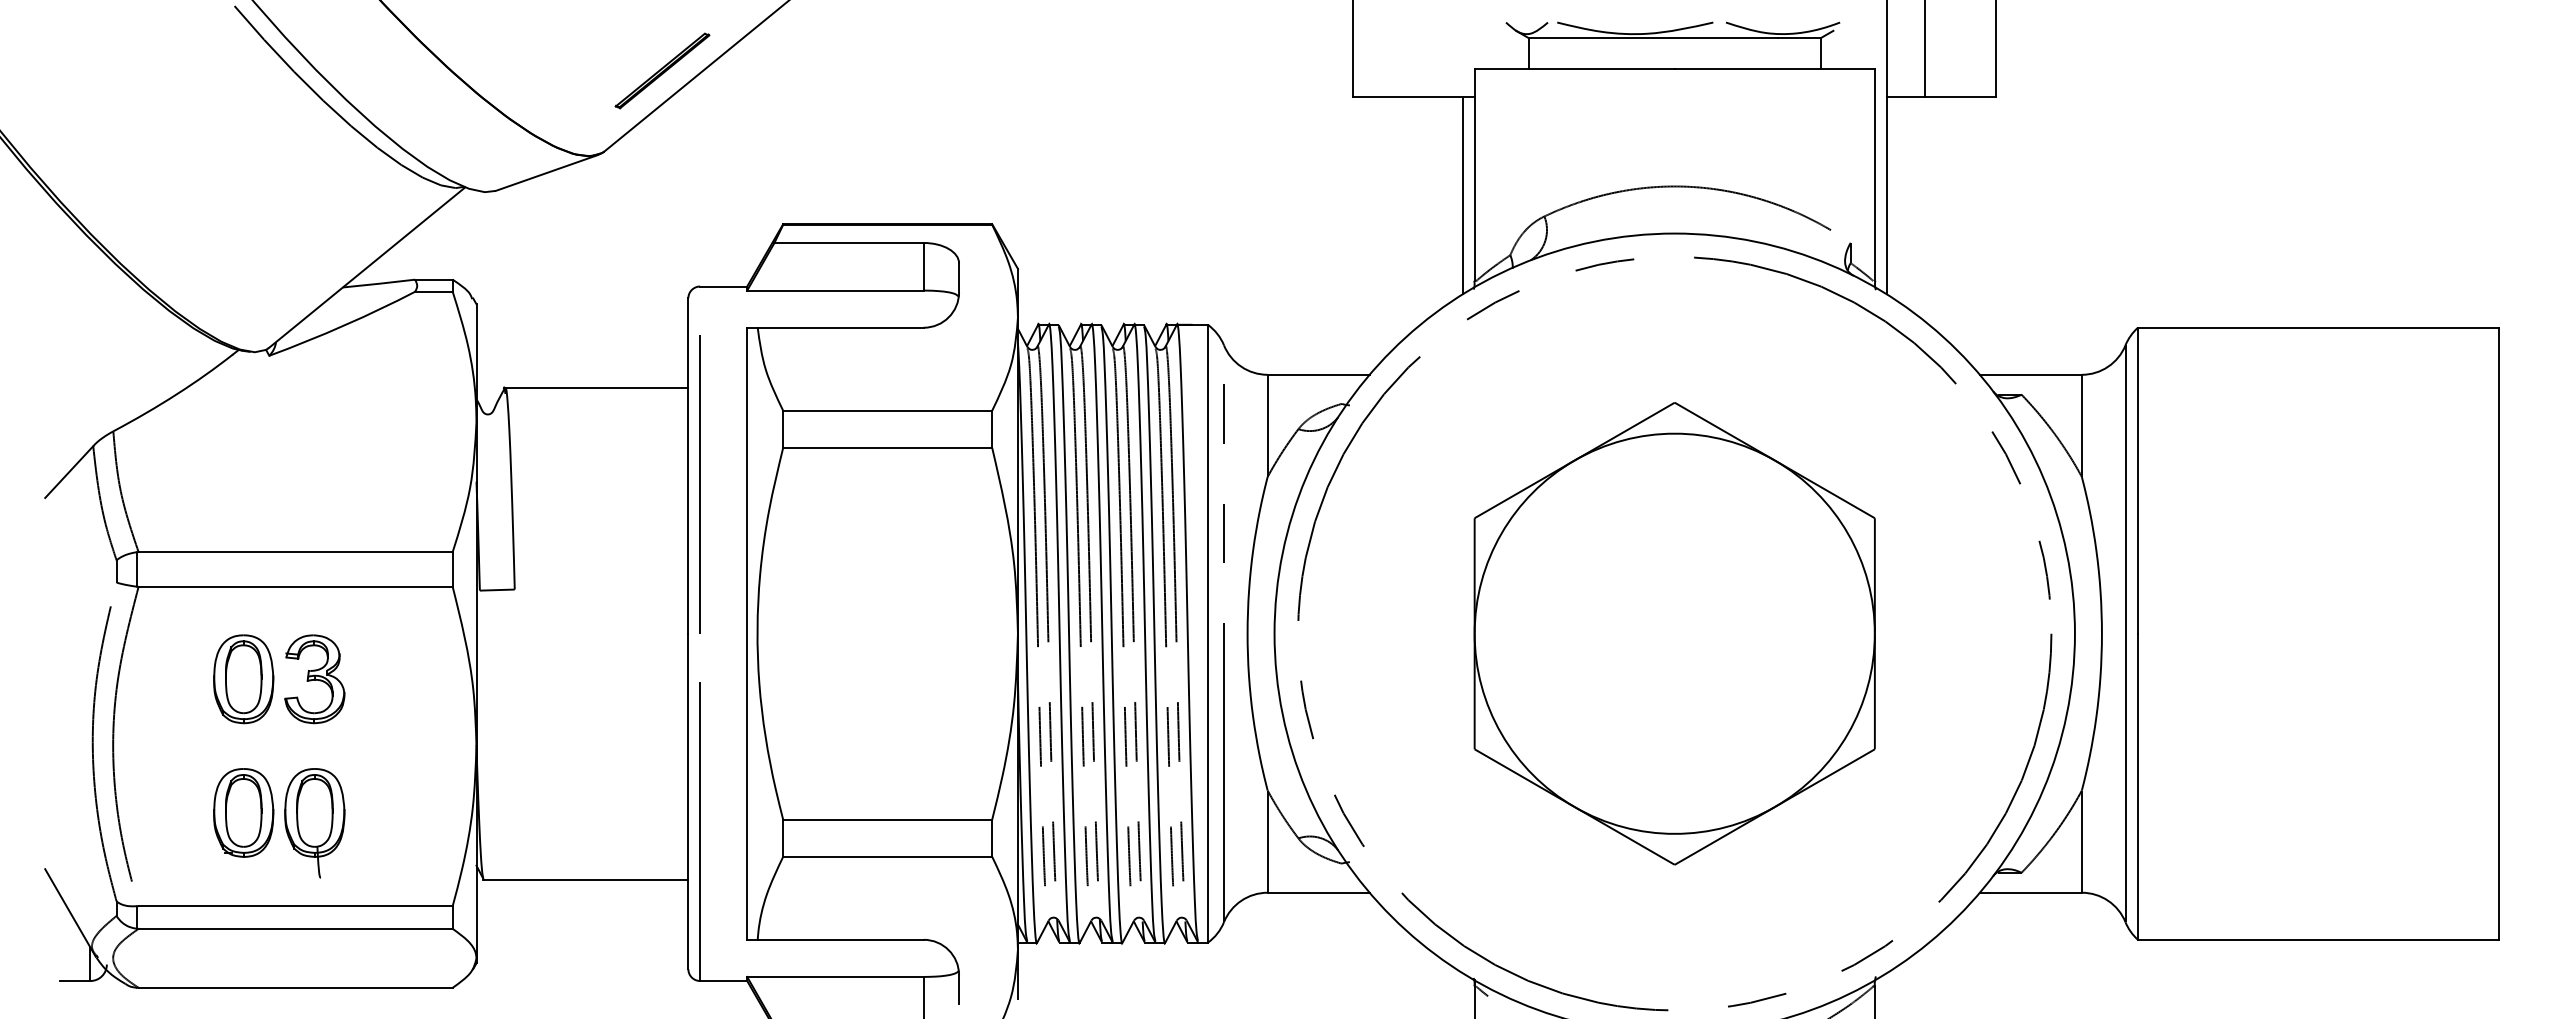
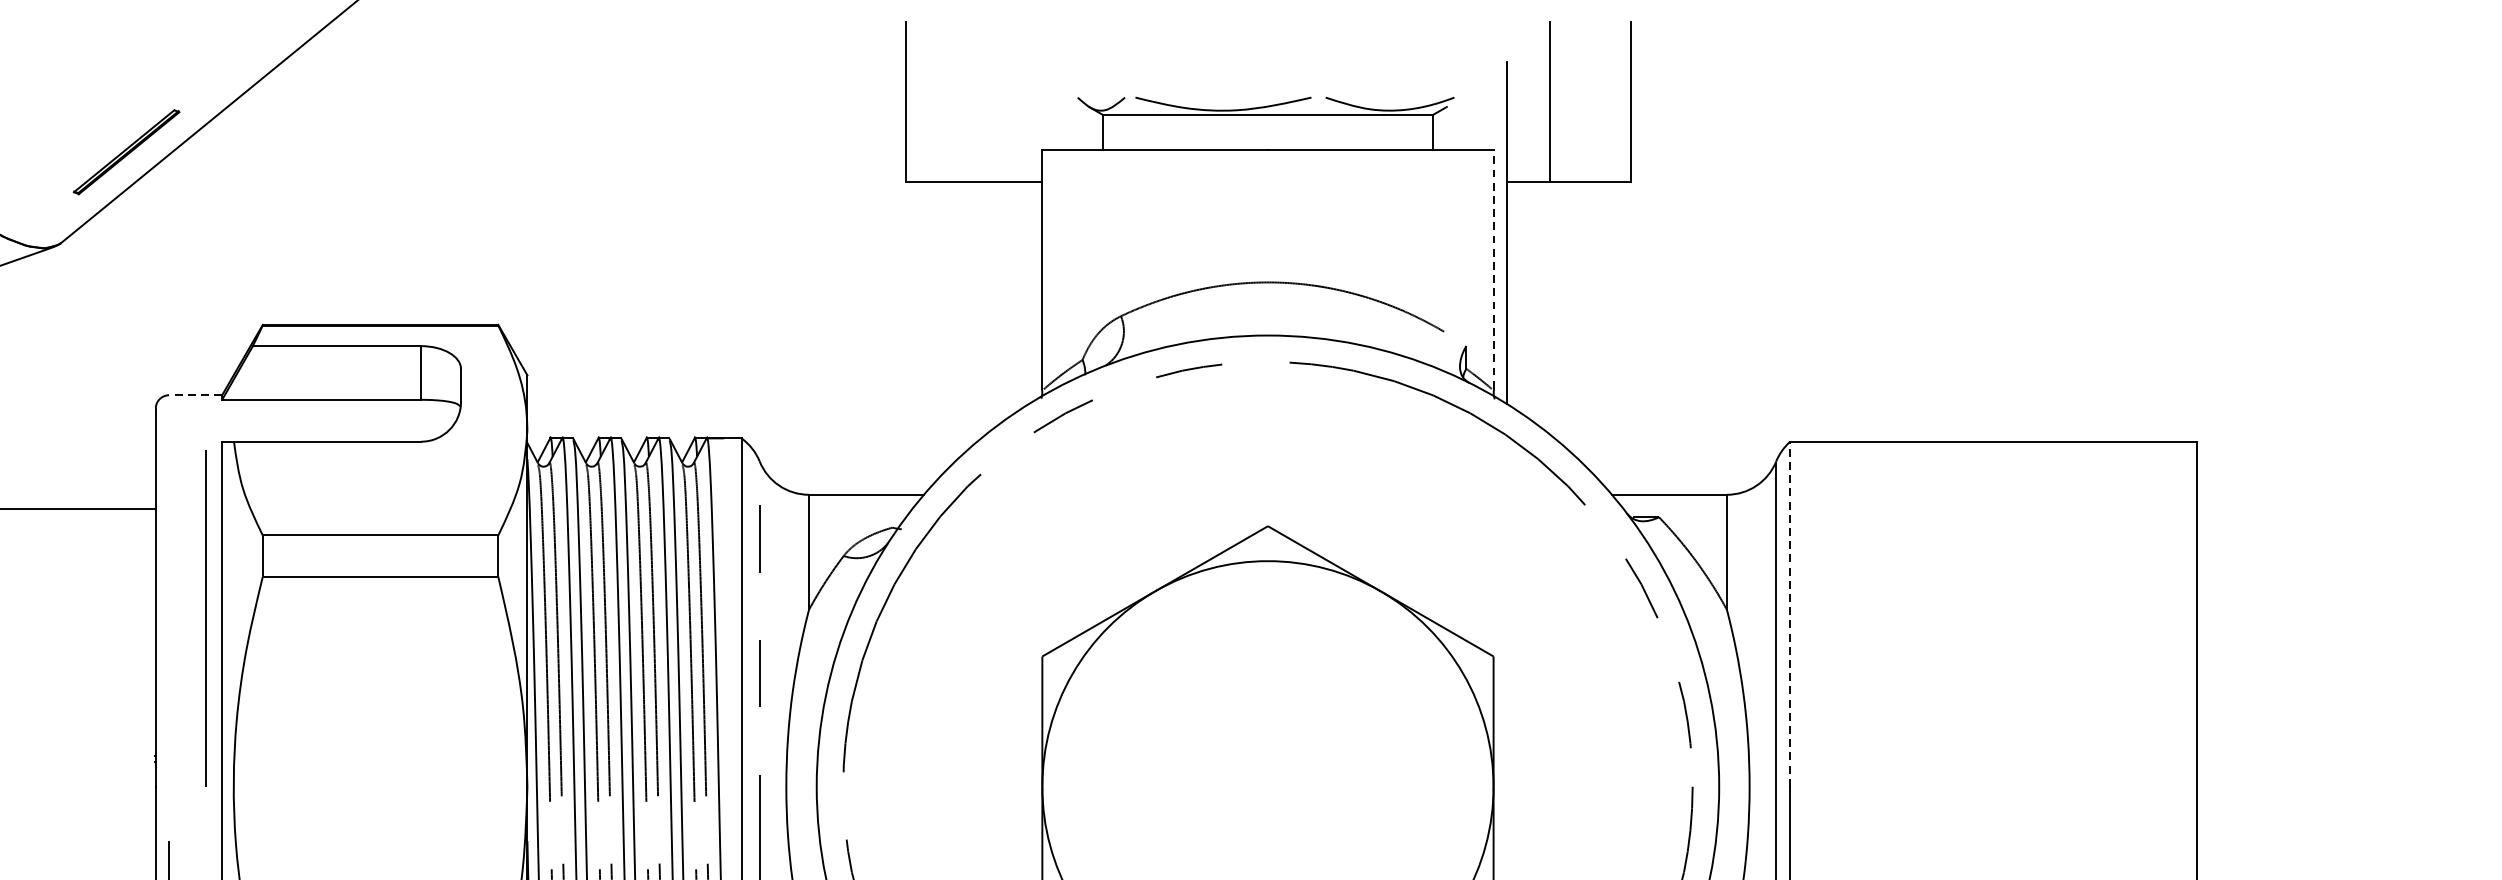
line: (1874, 174) -> (1493, 268), solid -> dashed
line: (1462, 195) -> (1028, 292), removed
line: (723, 286) -> (195, 395), solid -> dashed
line: (2138, 480) -> (1790, 613), solid -> dashed
line: (699, 484) -> (205, 618), moved

